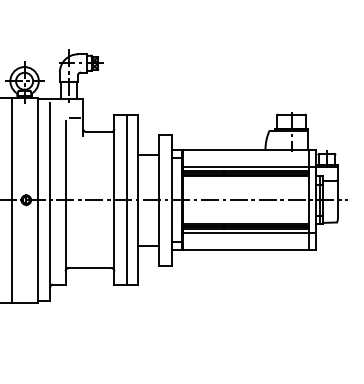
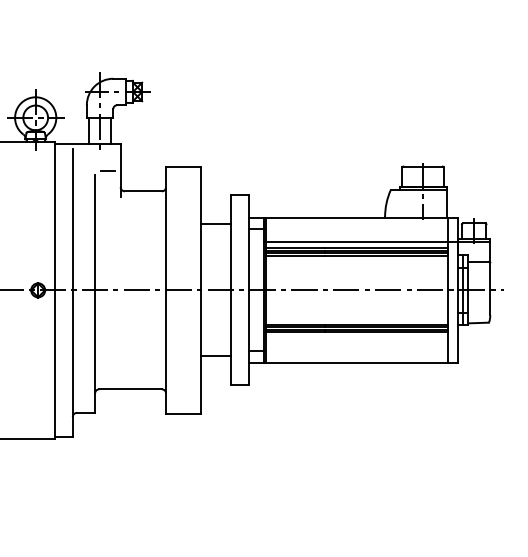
line: (11, 199) -> (16, 289), removed
line: (126, 199) -> (183, 289), removed
line: (248, 233) -> (360, 338), removed

